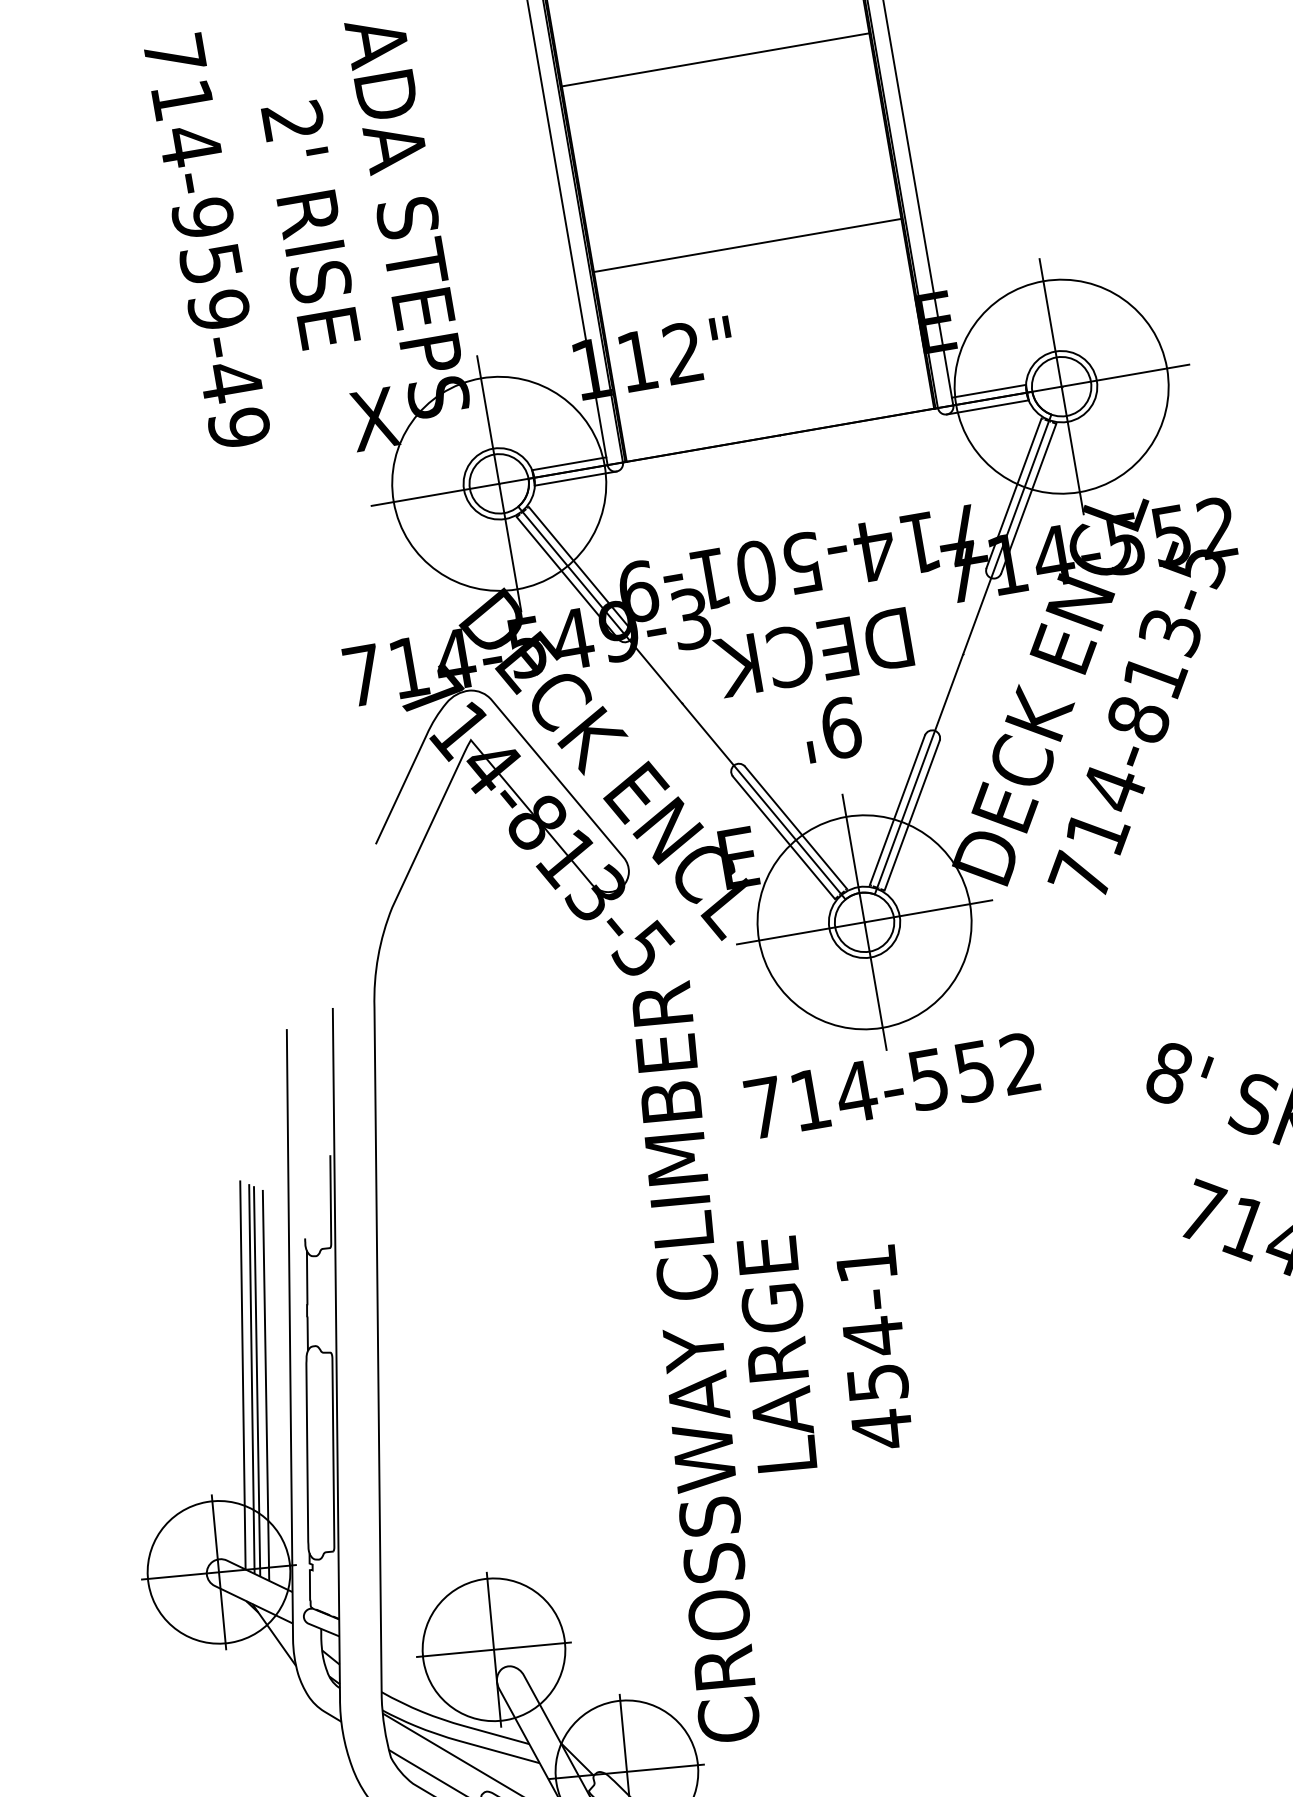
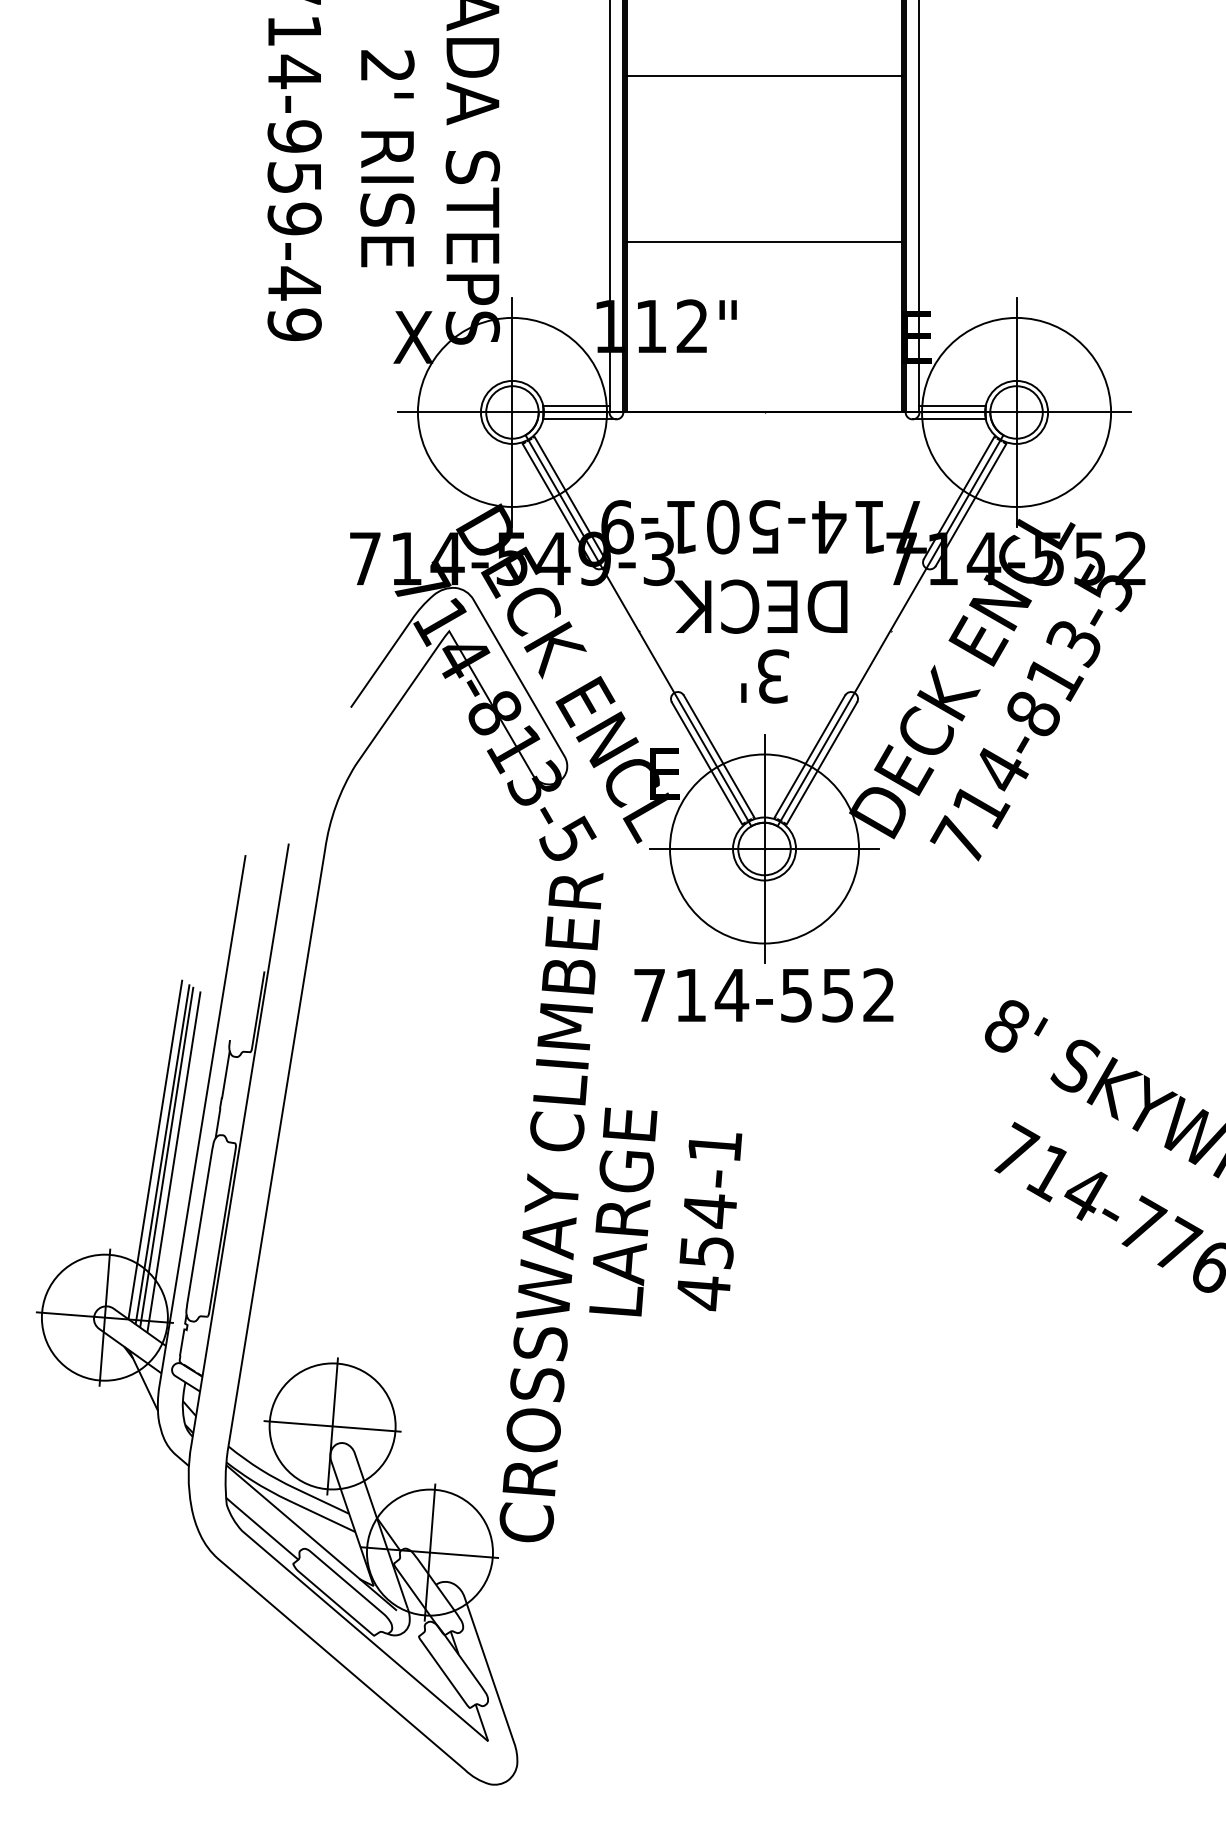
text: (841, 728) -> (773, 676), 9' -> 3'

